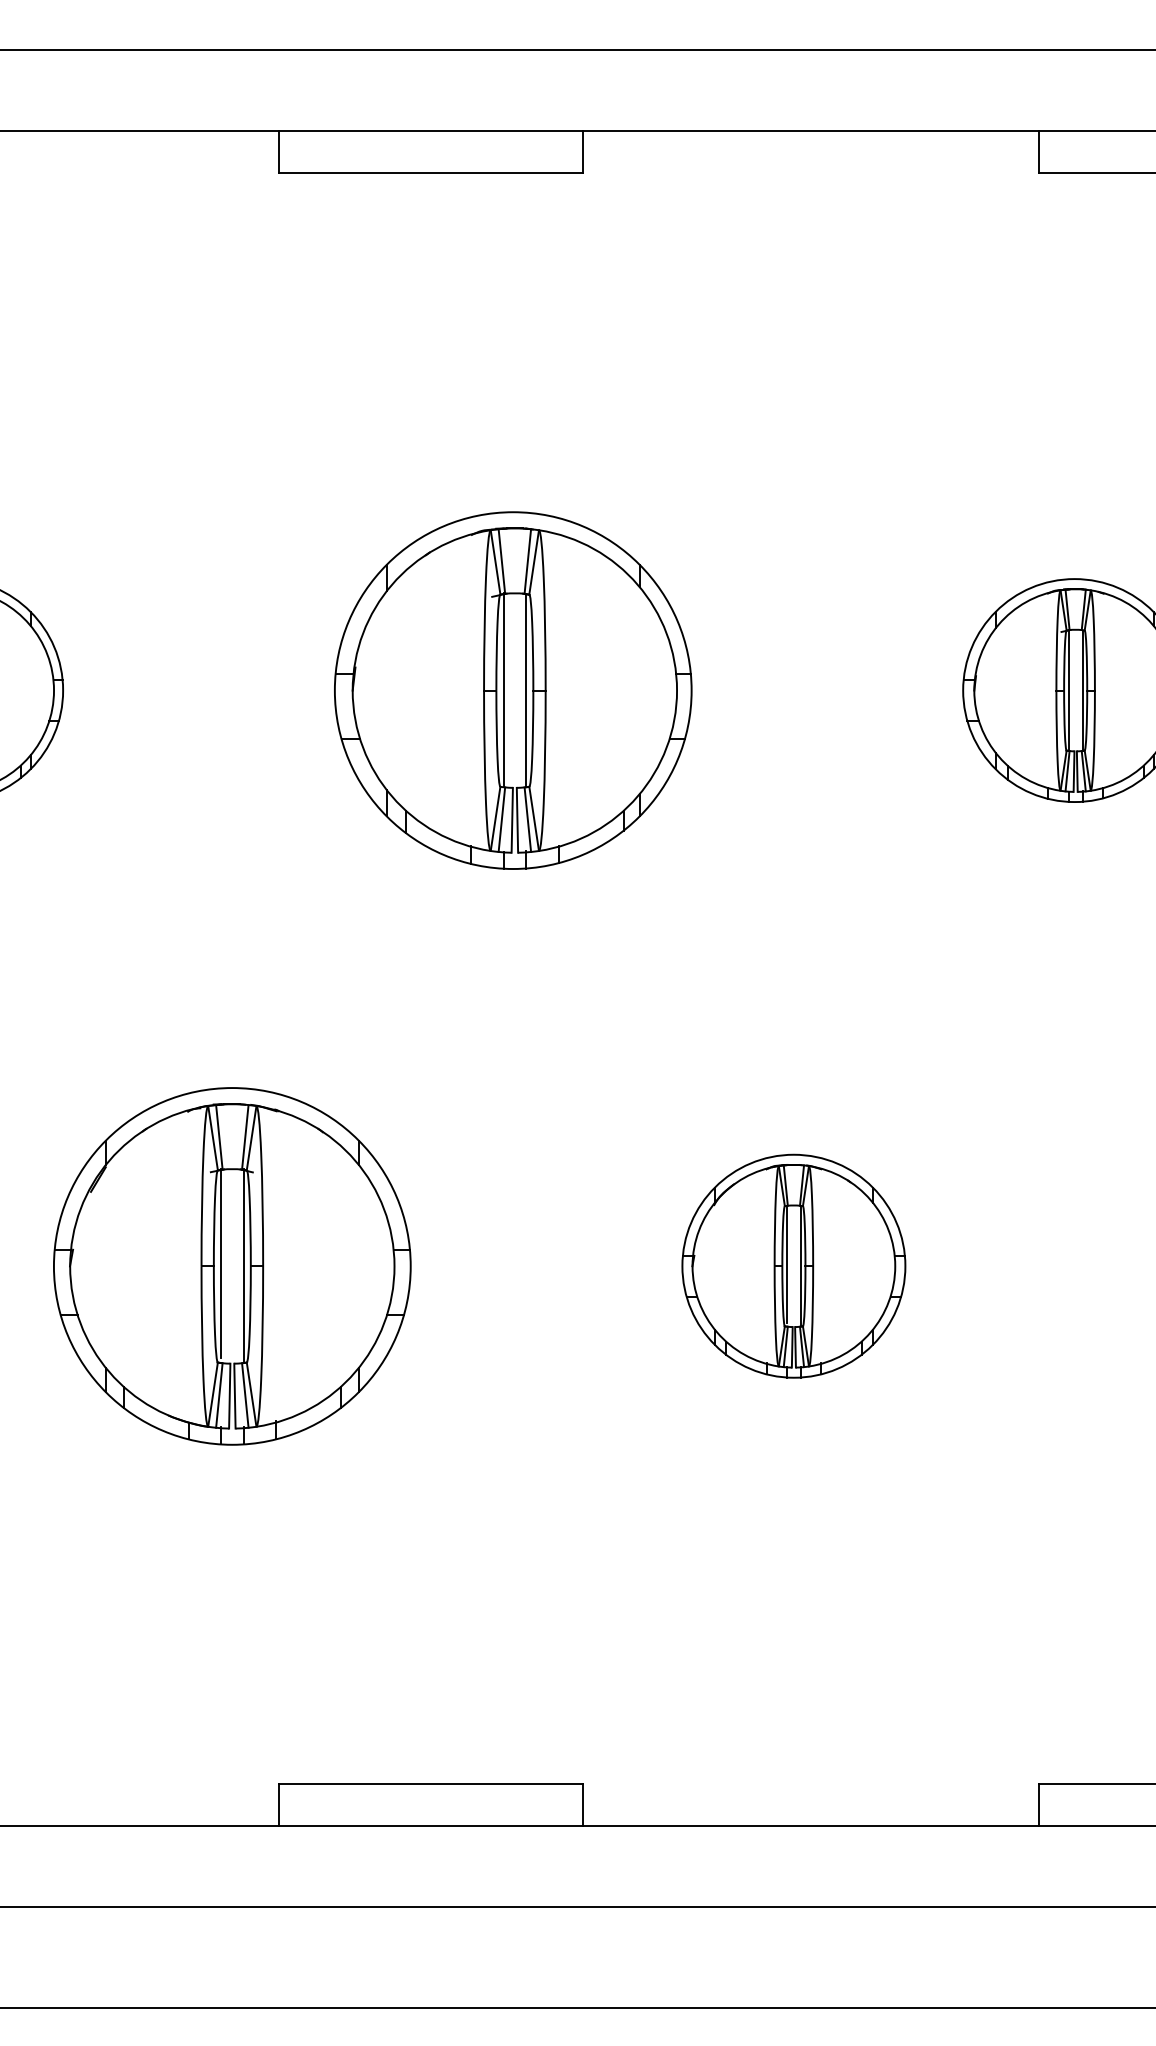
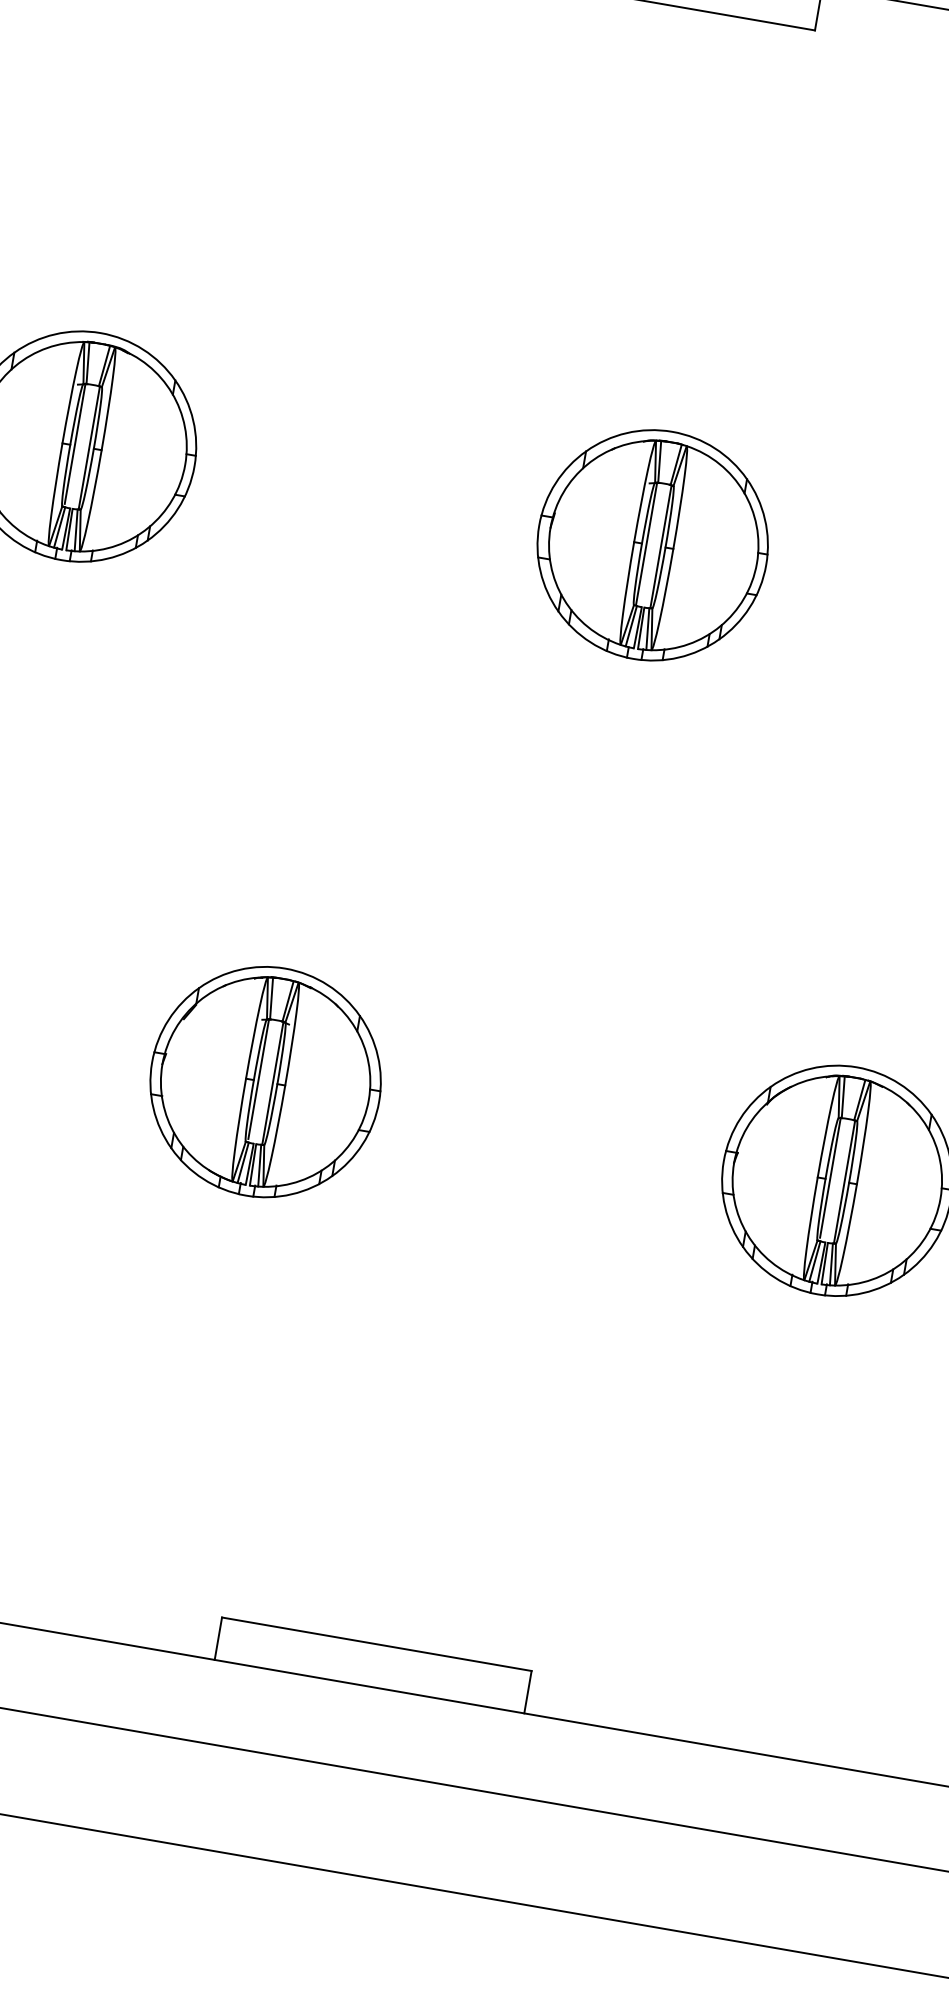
part: (512, 690) -> (652, 545), size x0.62
part: (232, 1265) -> (265, 1081), size x0.62

